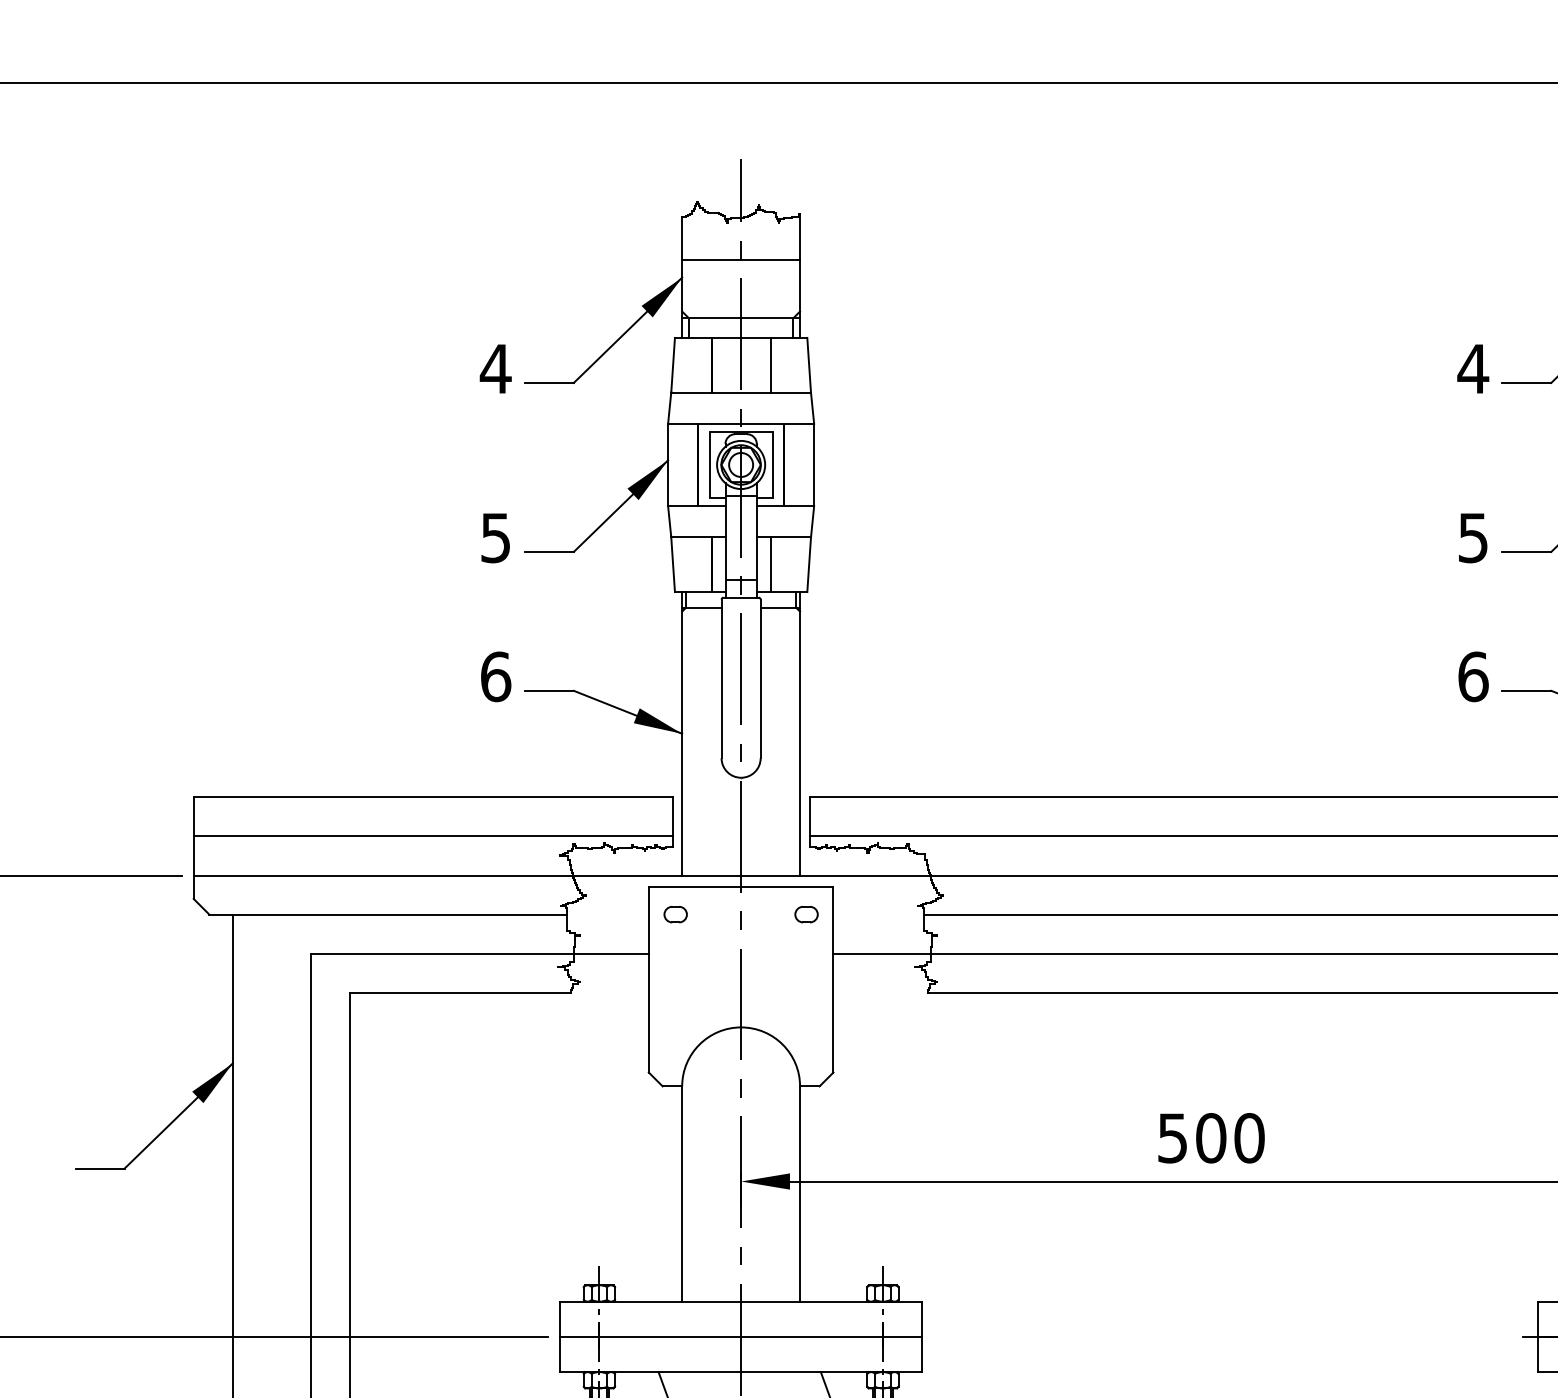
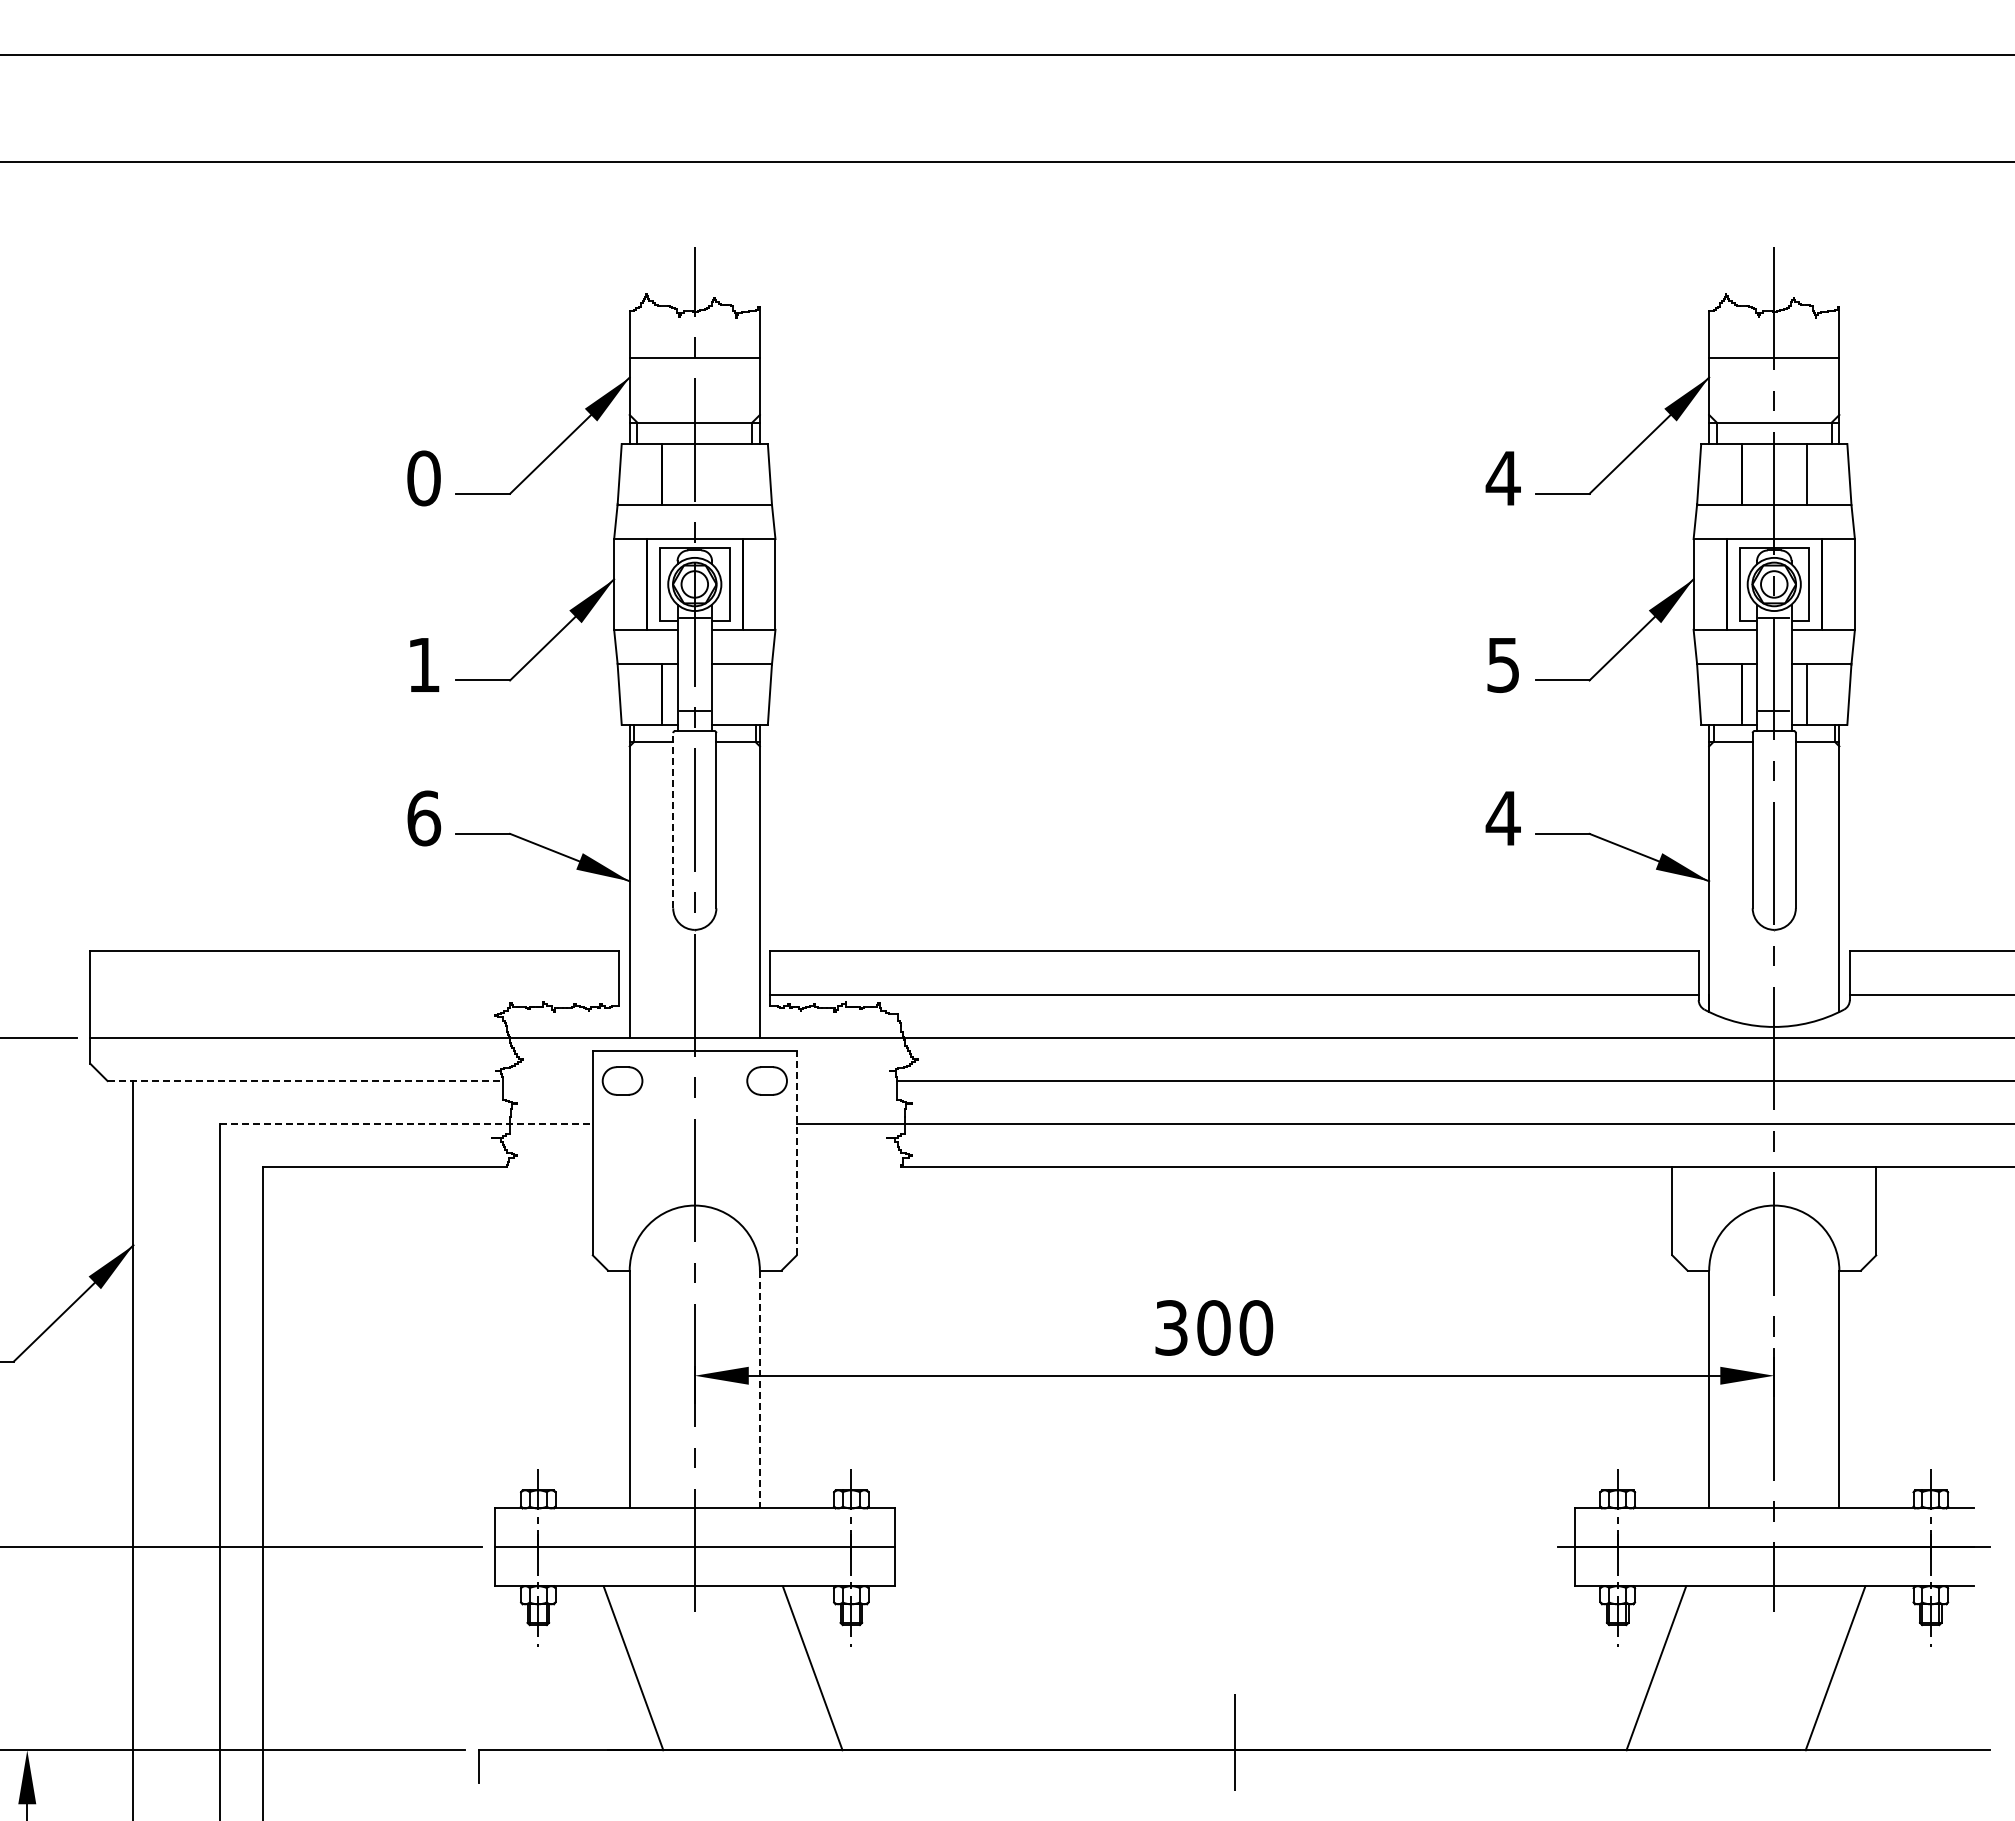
line: (770, 365) -> (727, 474), removed
text: (495, 369) -> (423, 478), 4 -> 0
text: (495, 538) -> (423, 665), 5 -> 1
line: (770, 563) -> (727, 693), removed
text: (1472, 676) -> (1502, 818), 6 -> 4
line: (721, 678) -> (673, 820), solid -> dashed
line: (432, 836) -> (354, 994), removed
part: (675, 914) -> (622, 1080), size x1.6
part: (806, 914) -> (766, 1080), size x1.6
line: (388, 915) -> (305, 1081), solid -> dashed
line: (480, 953) -> (406, 1124), solid -> dashed
line: (833, 979) -> (796, 1152), solid -> dashed
text: (1172, 1137) -> (1171, 1327), 500 -> 300
line: (799, 1193) -> (759, 1389), solid -> dashed

